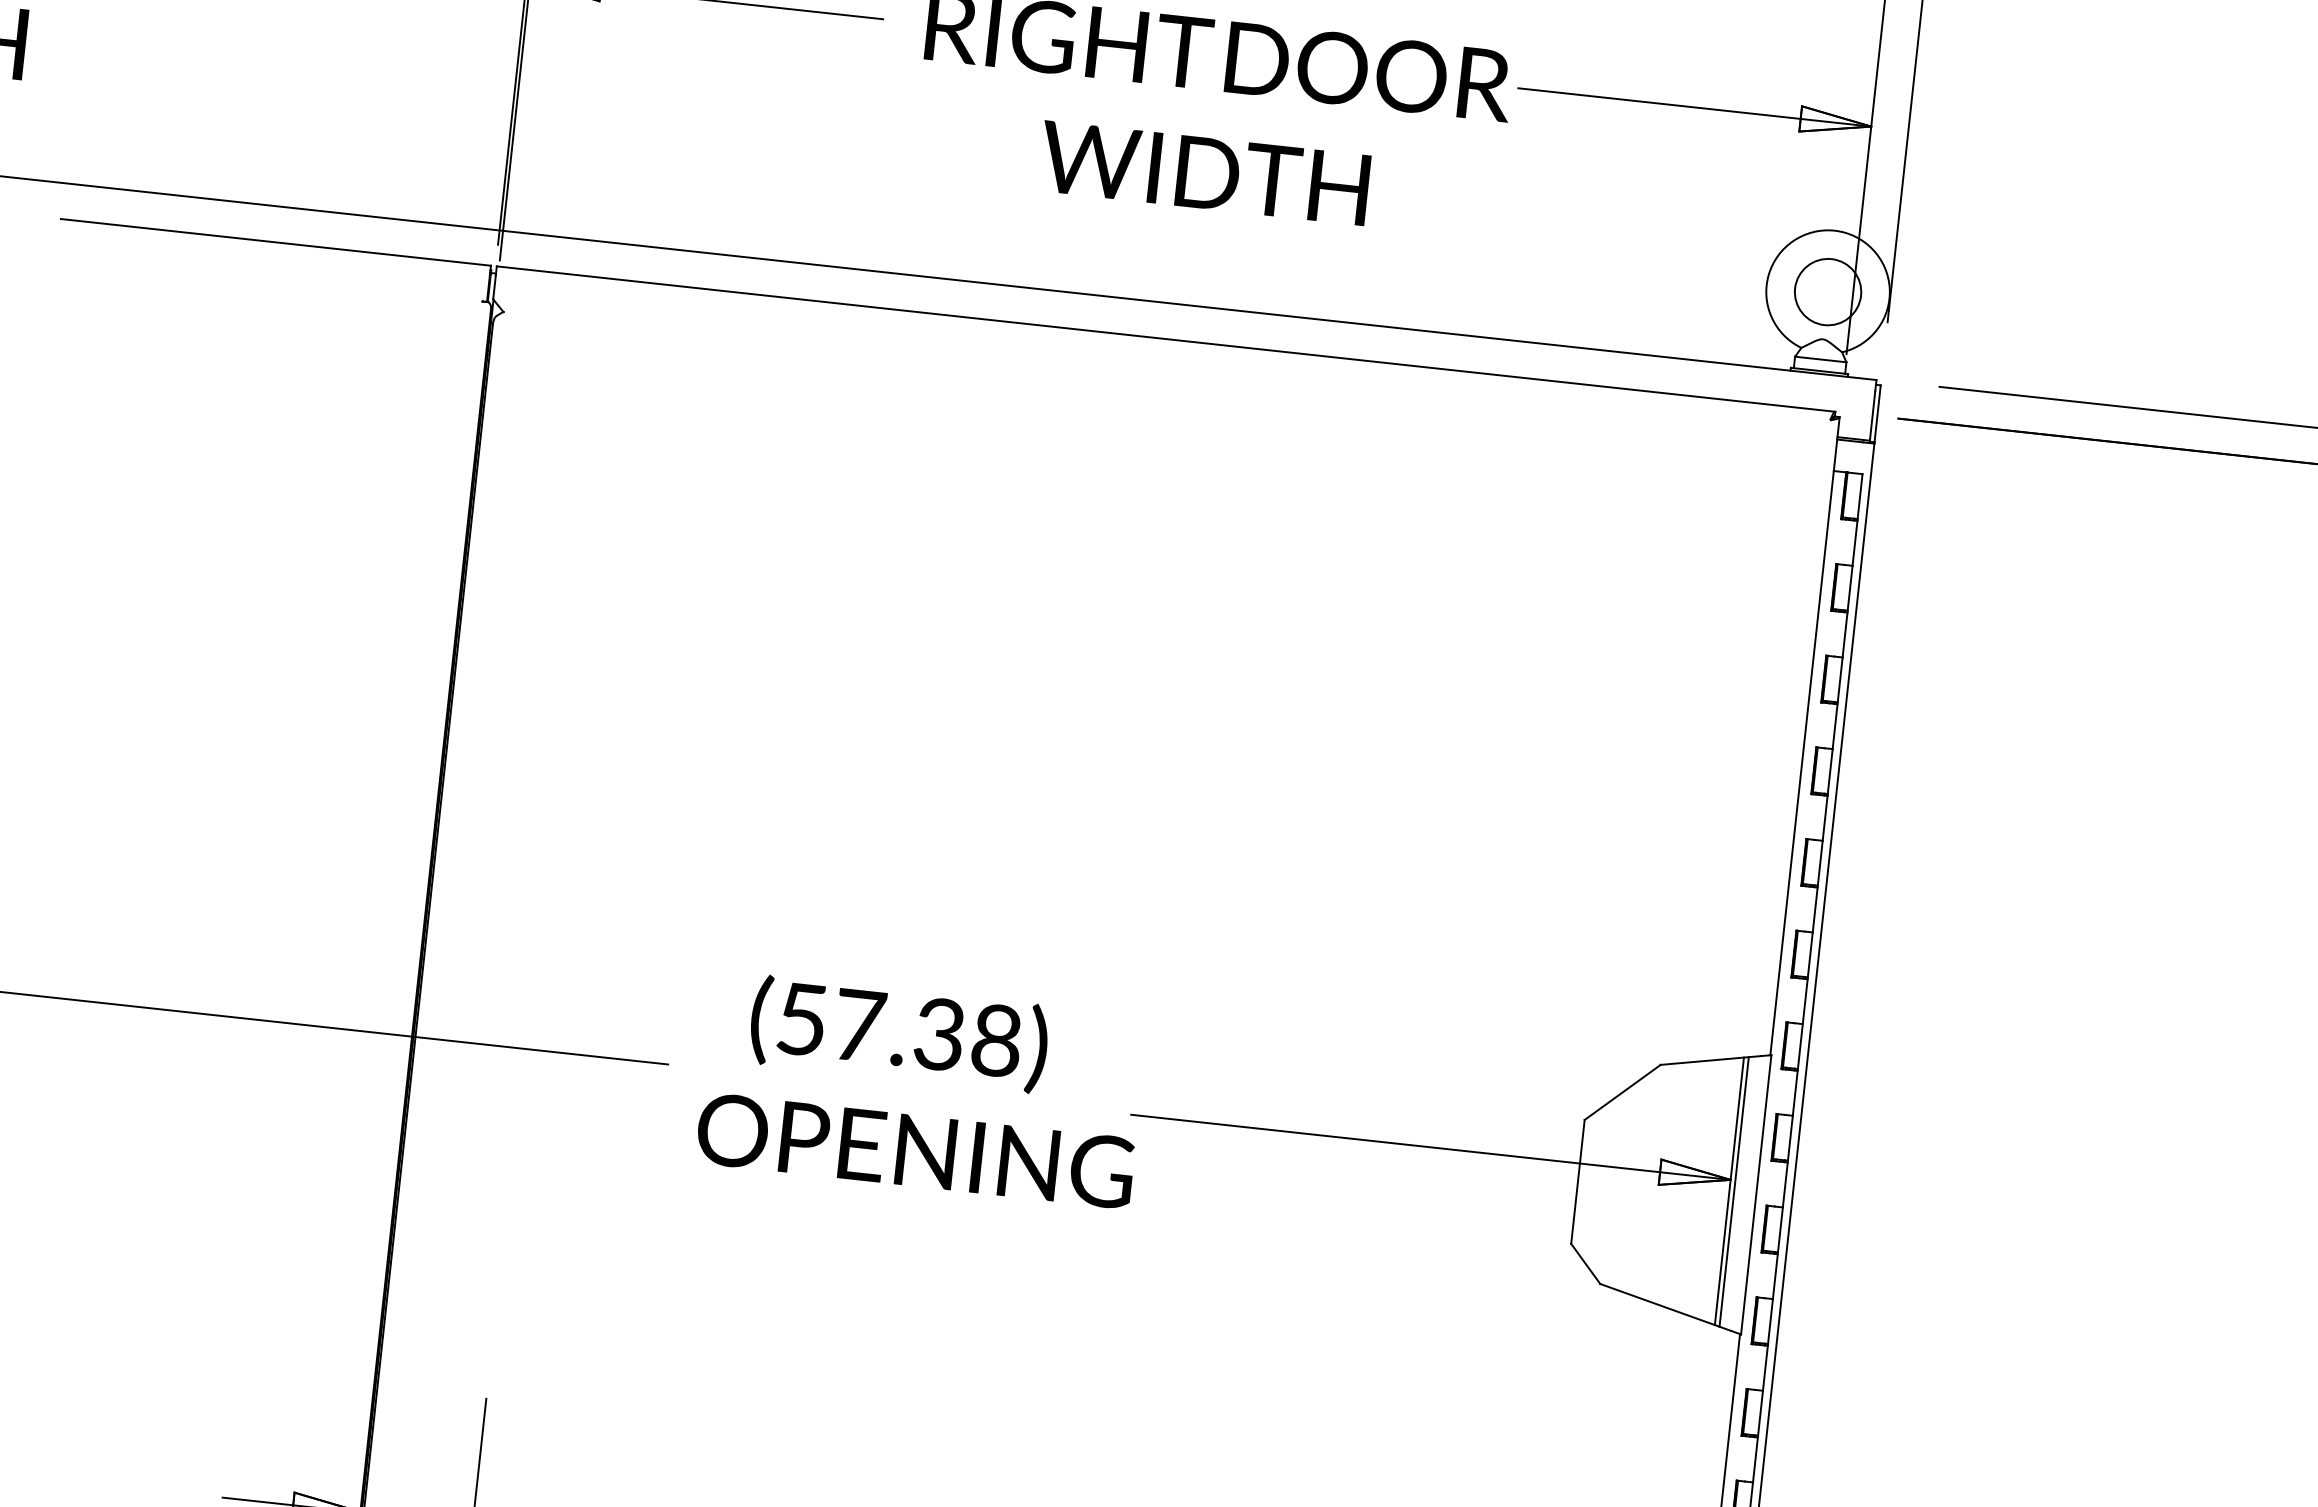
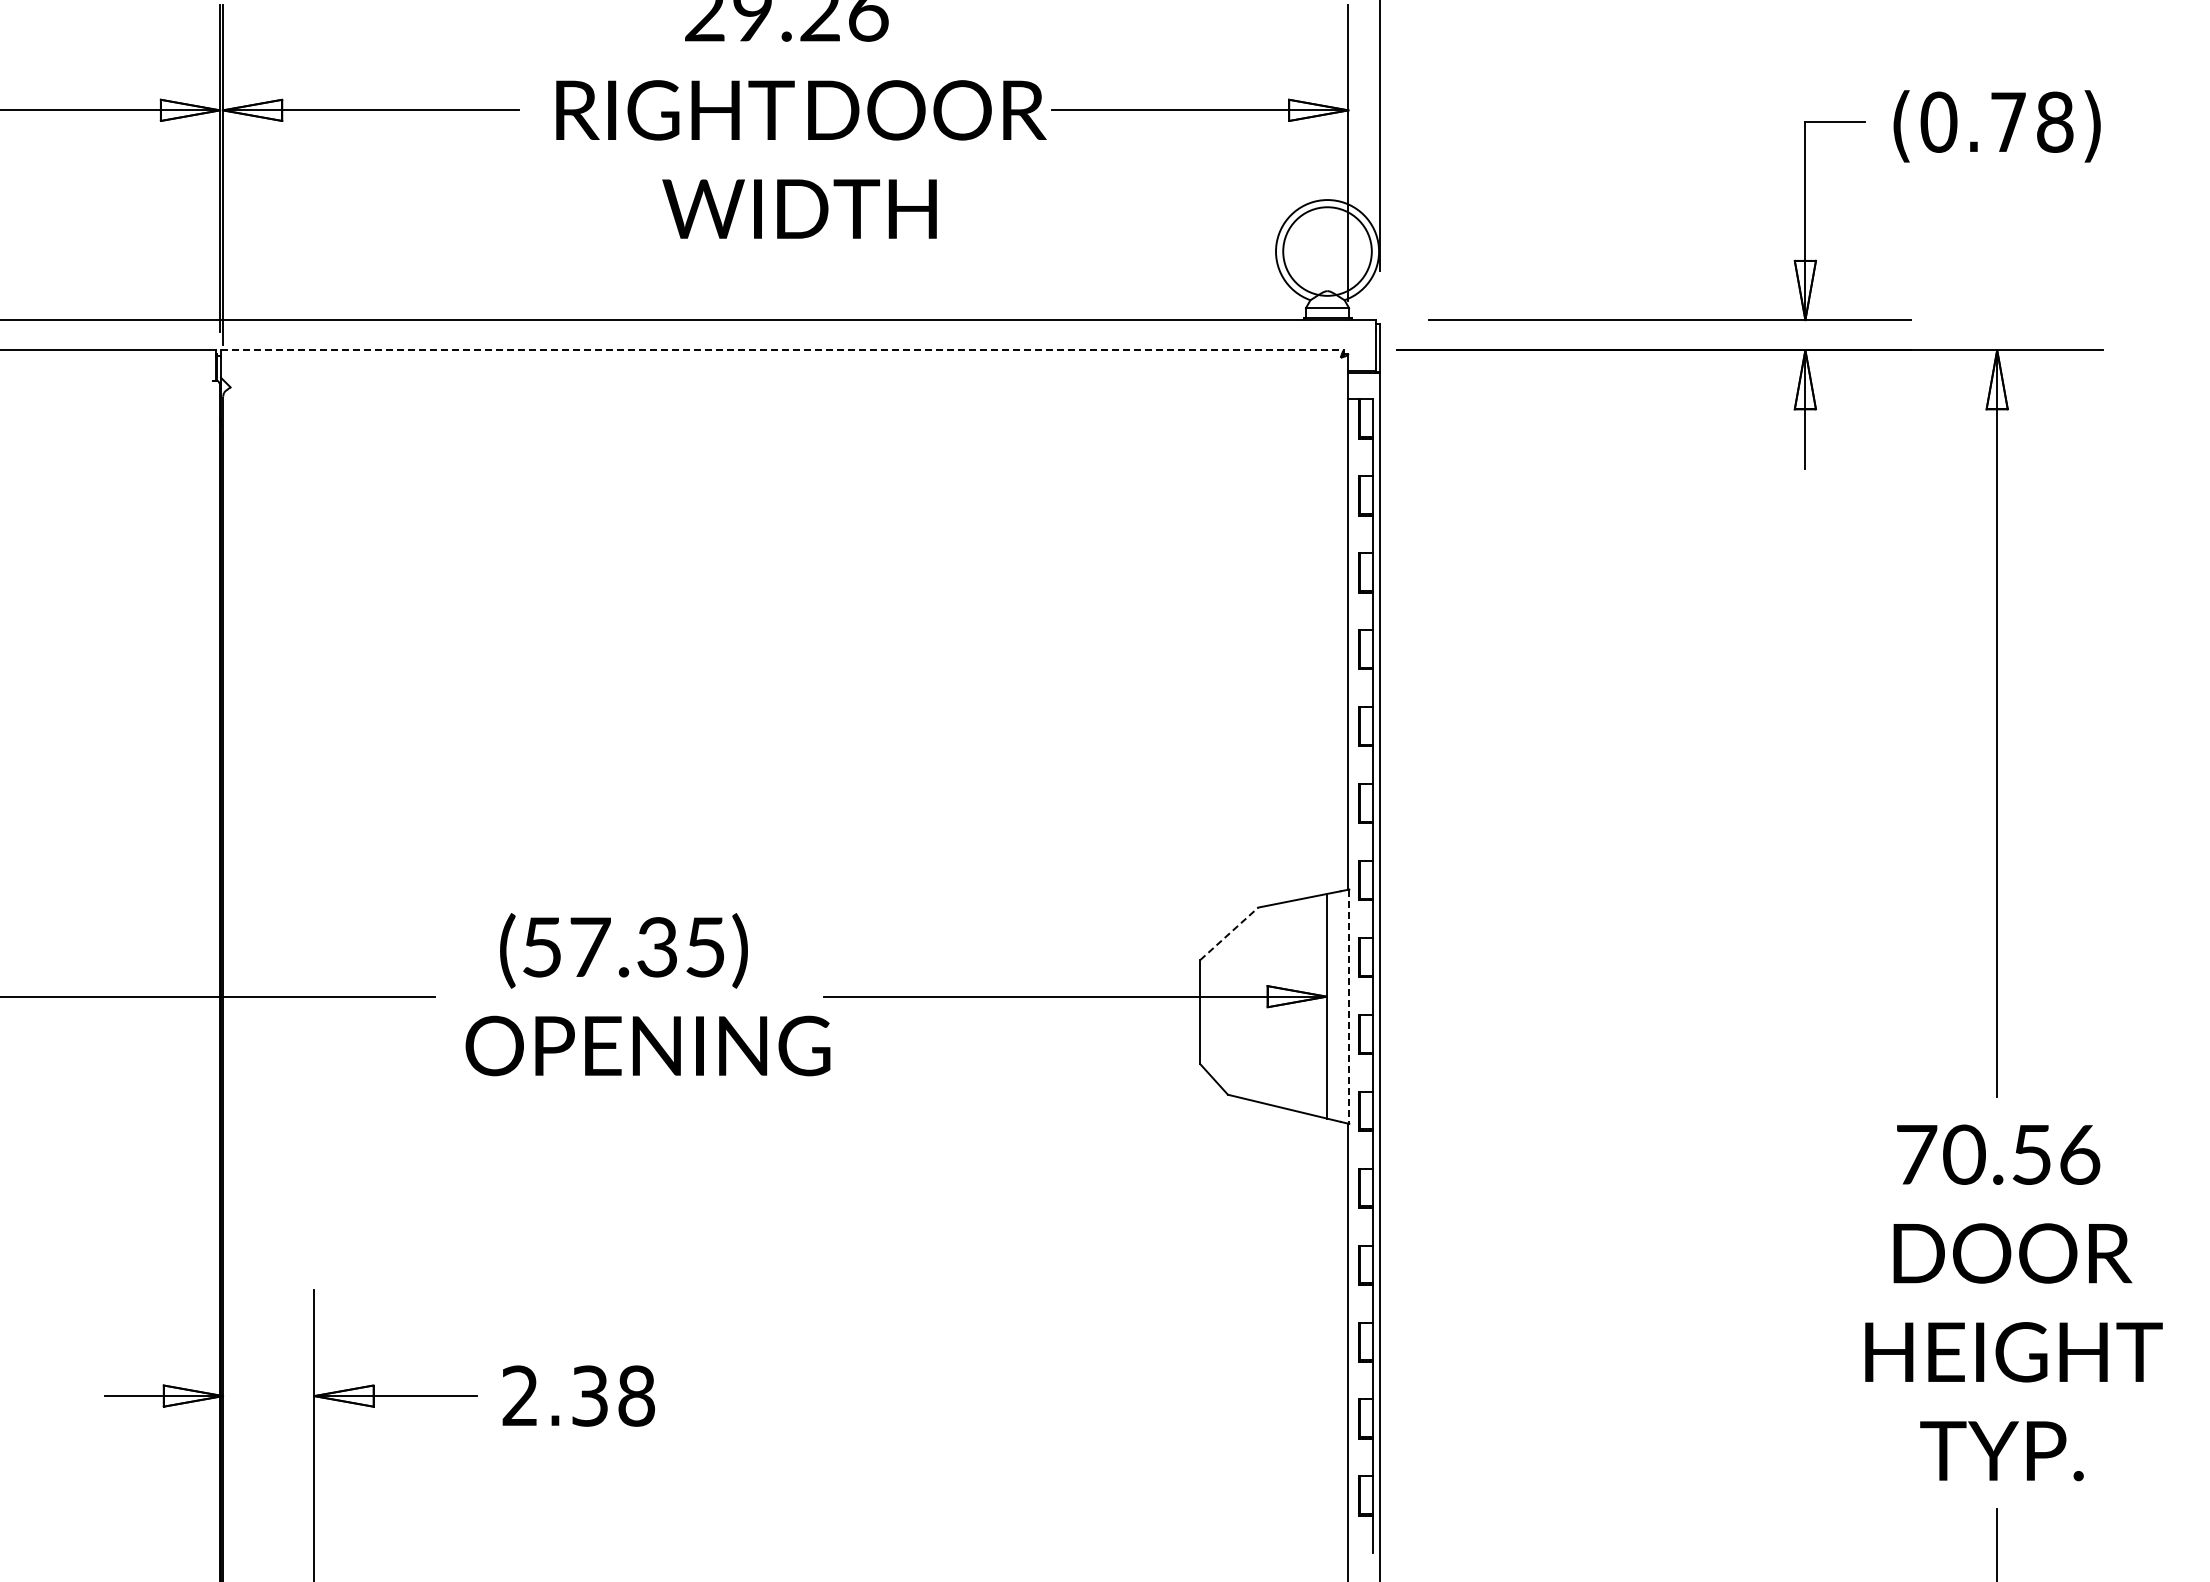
circle: (1828, 292) -> (1327, 251), size x1.6
line: (1165, 339) -> (782, 350), solid -> dashed
text: (996, 1040) -> (705, 947), (57.38) -> (57.35)
line: (1622, 1092) -> (1229, 933), solid -> dashed
line: (1733, 1192) -> (1330, 1006), removed
line: (1756, 1195) -> (1349, 1007), solid -> dashed

